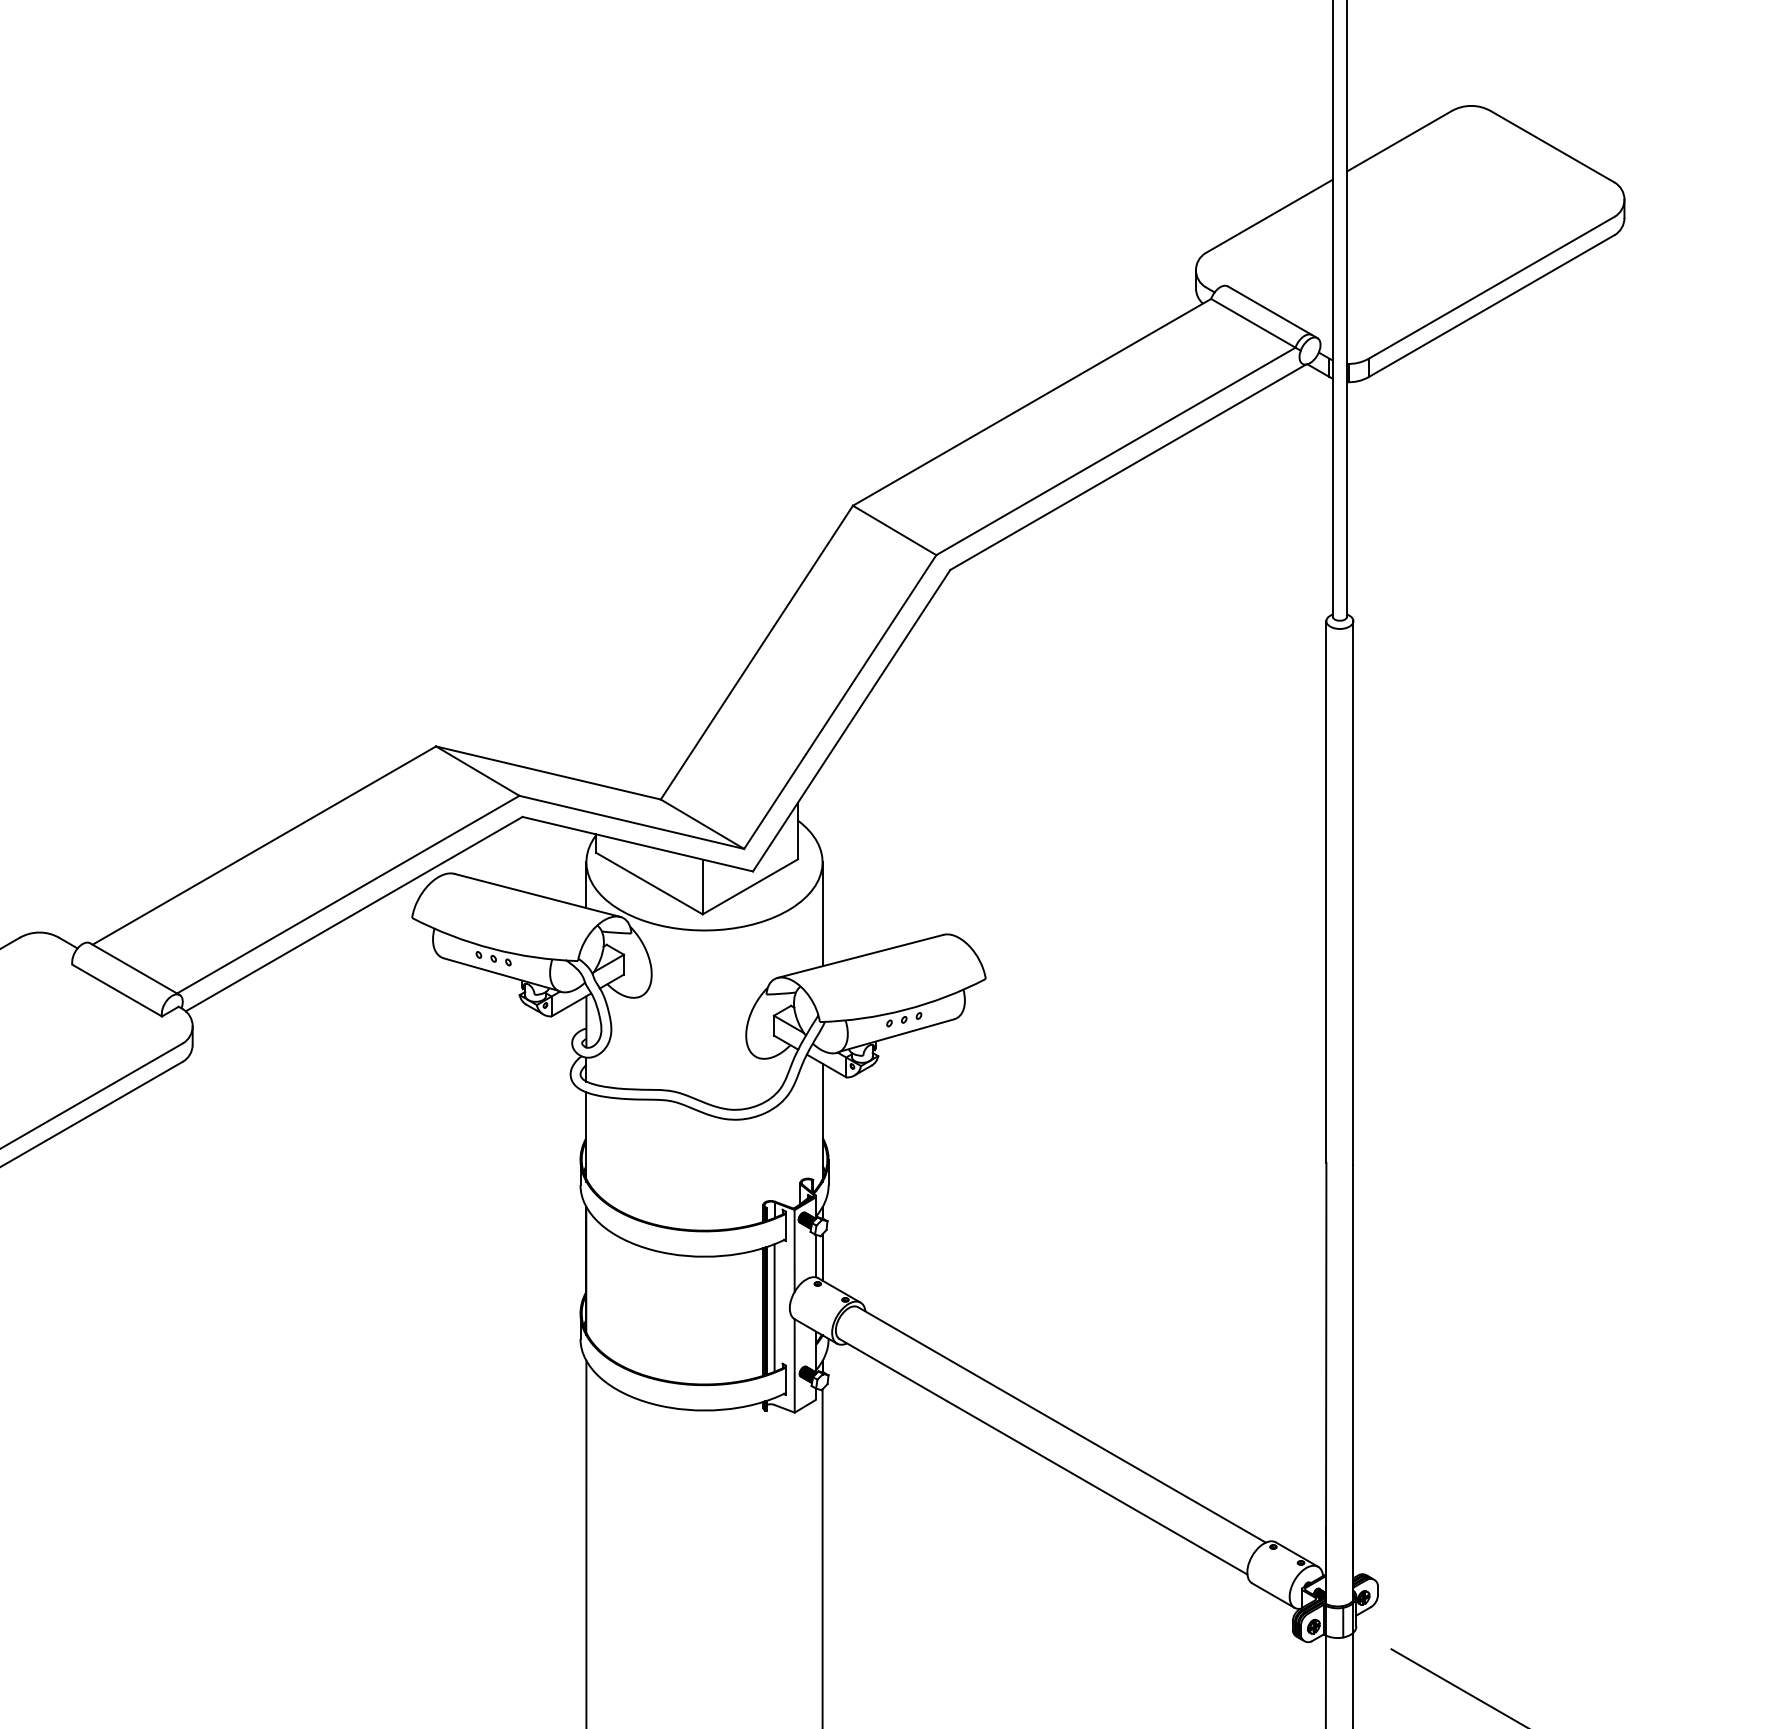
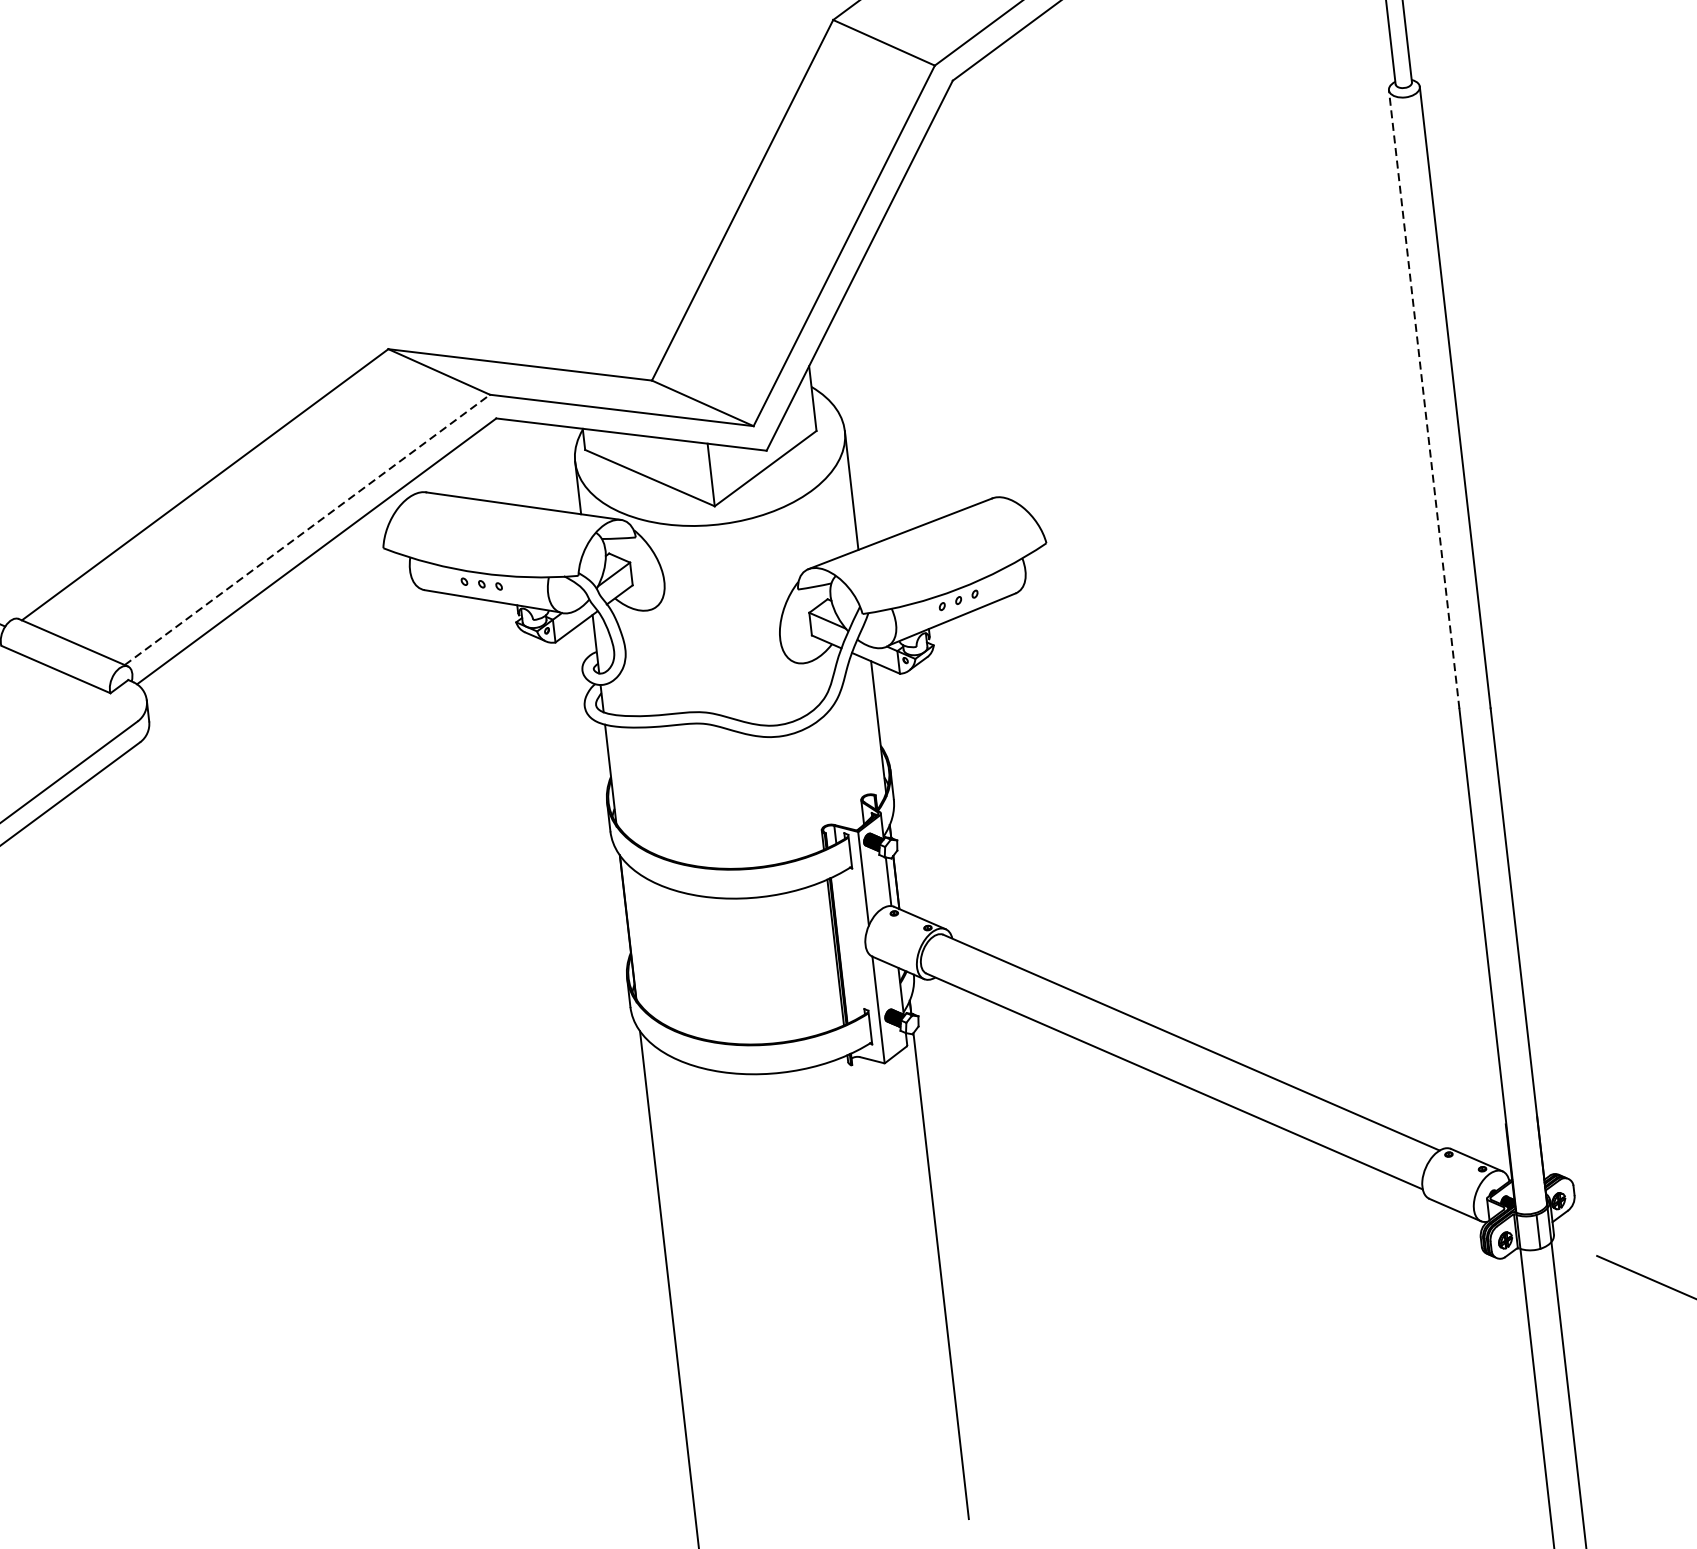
line: (1326, 891) -> (1424, 398), solid -> dashed
line: (348, 894) -> (307, 529), solid -> dashed
line: (774, 1307) -> (847, 945), removed

